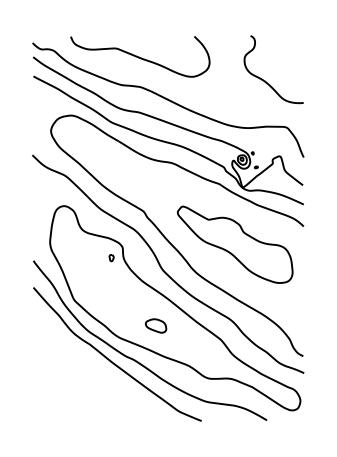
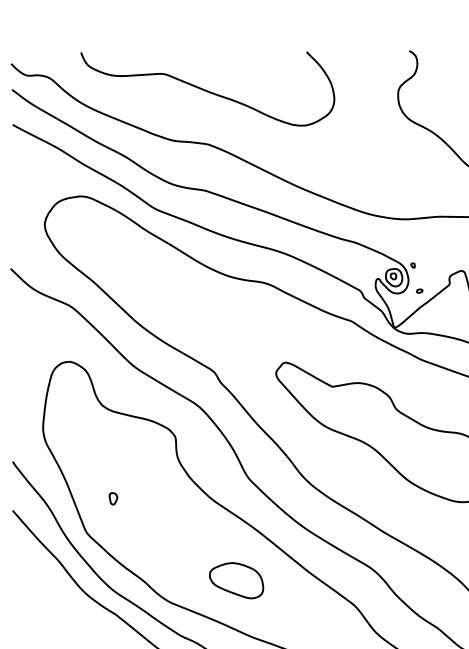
part: (111, 258) -> (113, 499), moved
part: (155, 325) -> (235, 579), size x1.43

